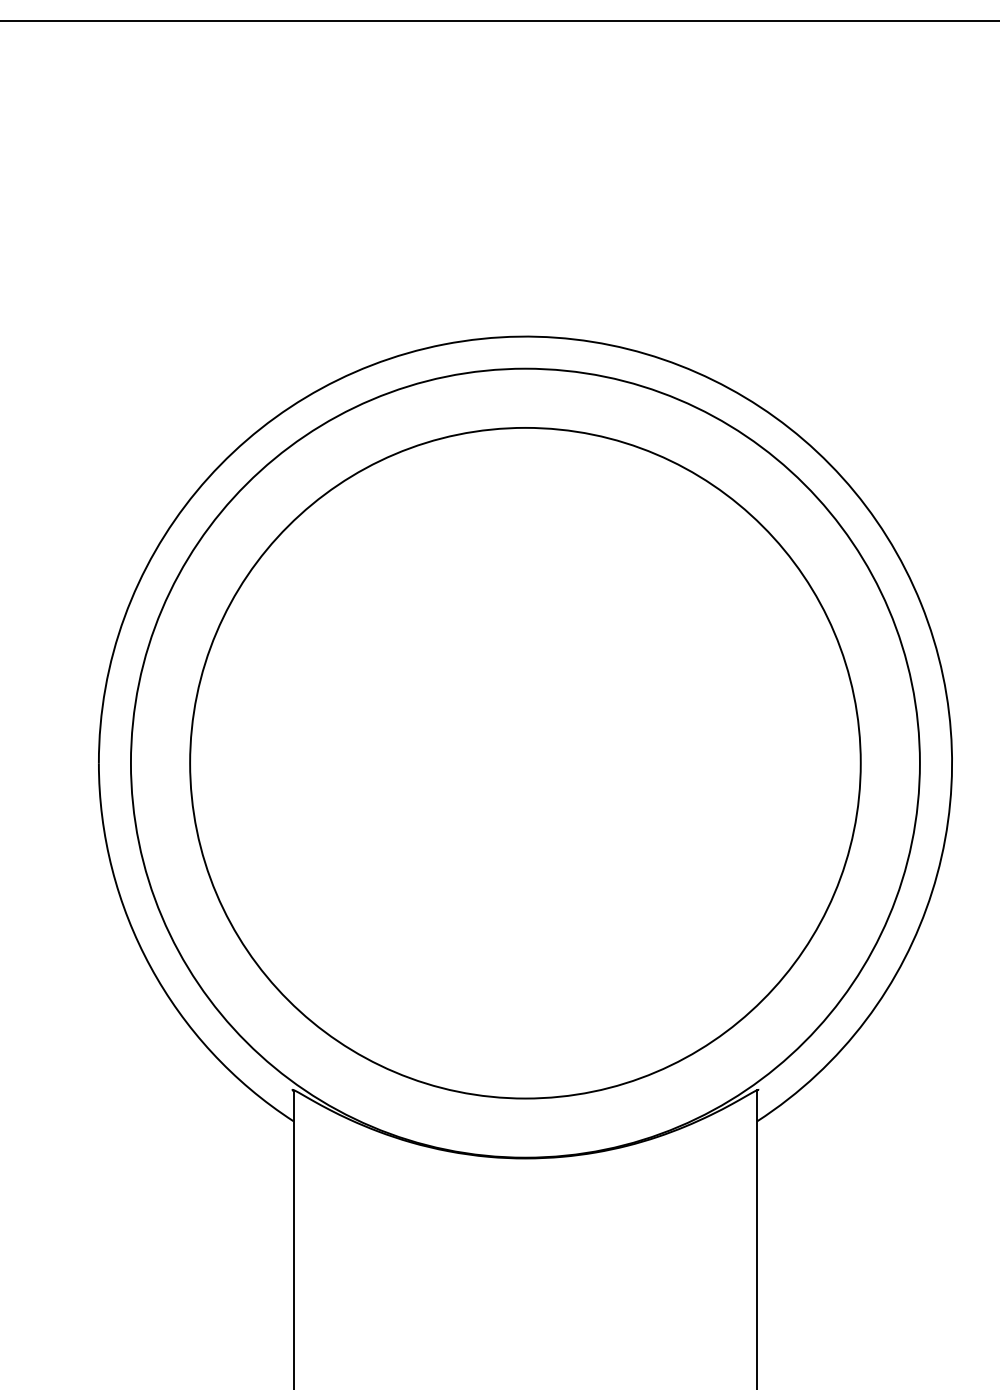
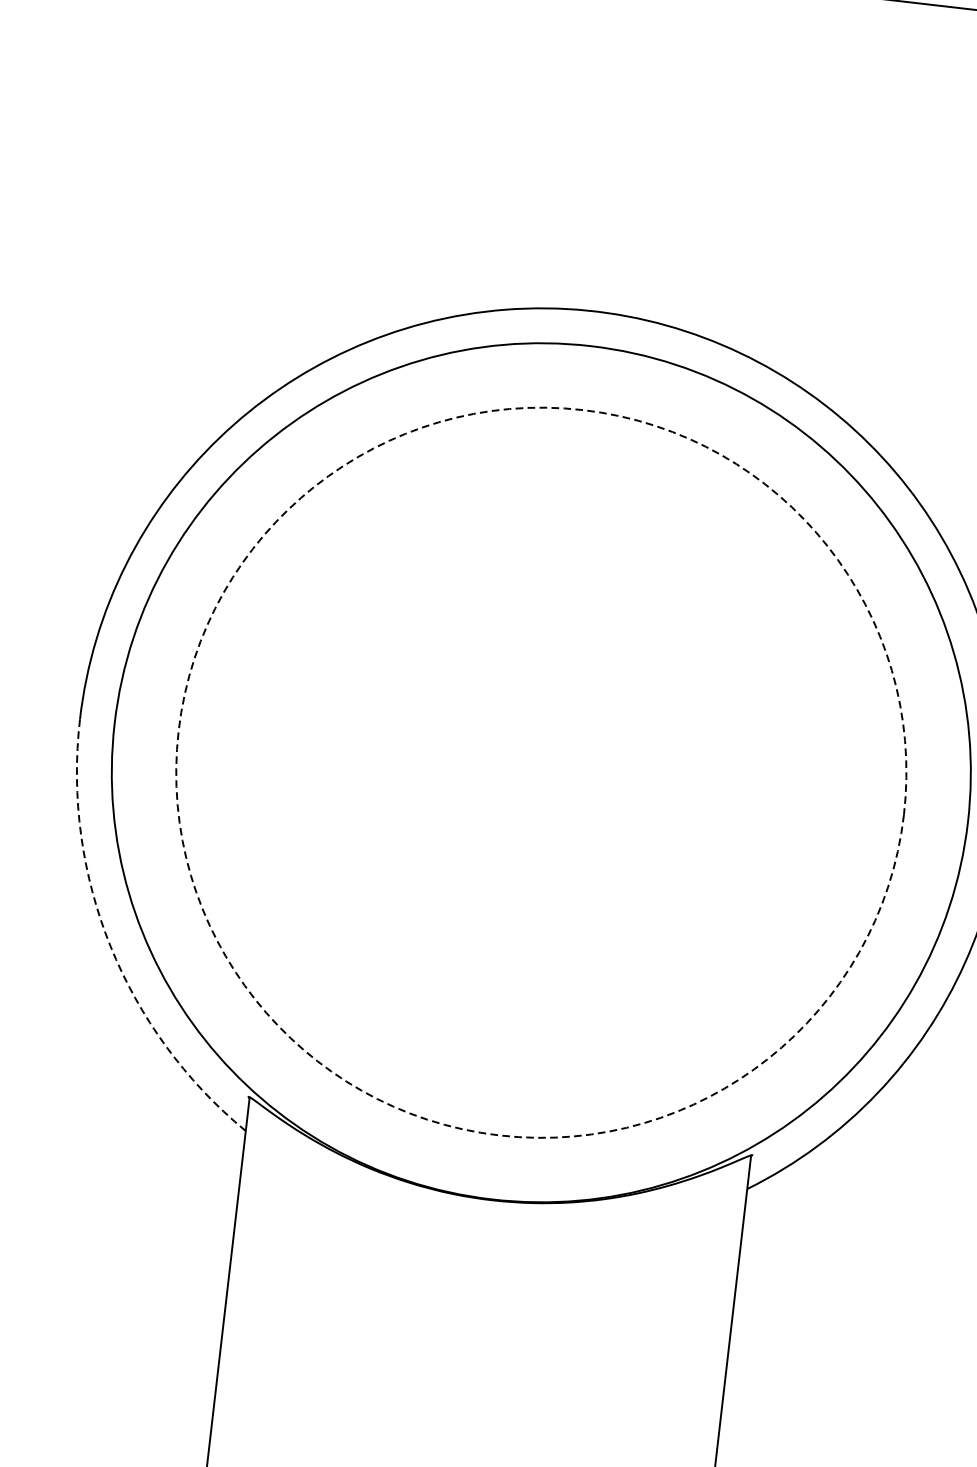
circle: (525, 762) -> (541, 772), solid -> dashed
arc: (150, 967) -> (110, 946), solid -> dashed

